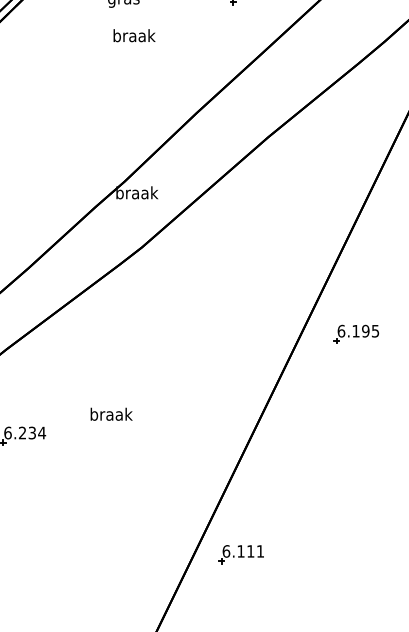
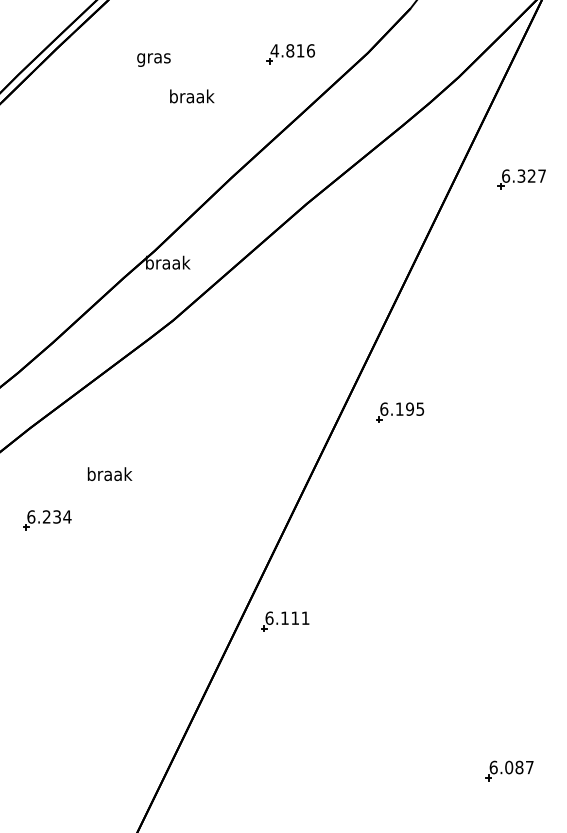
text: (134, 35) -> (192, 96), moved
text: (111, 414) -> (109, 474), moved
part: (241, 554) -> (285, 621), moved

